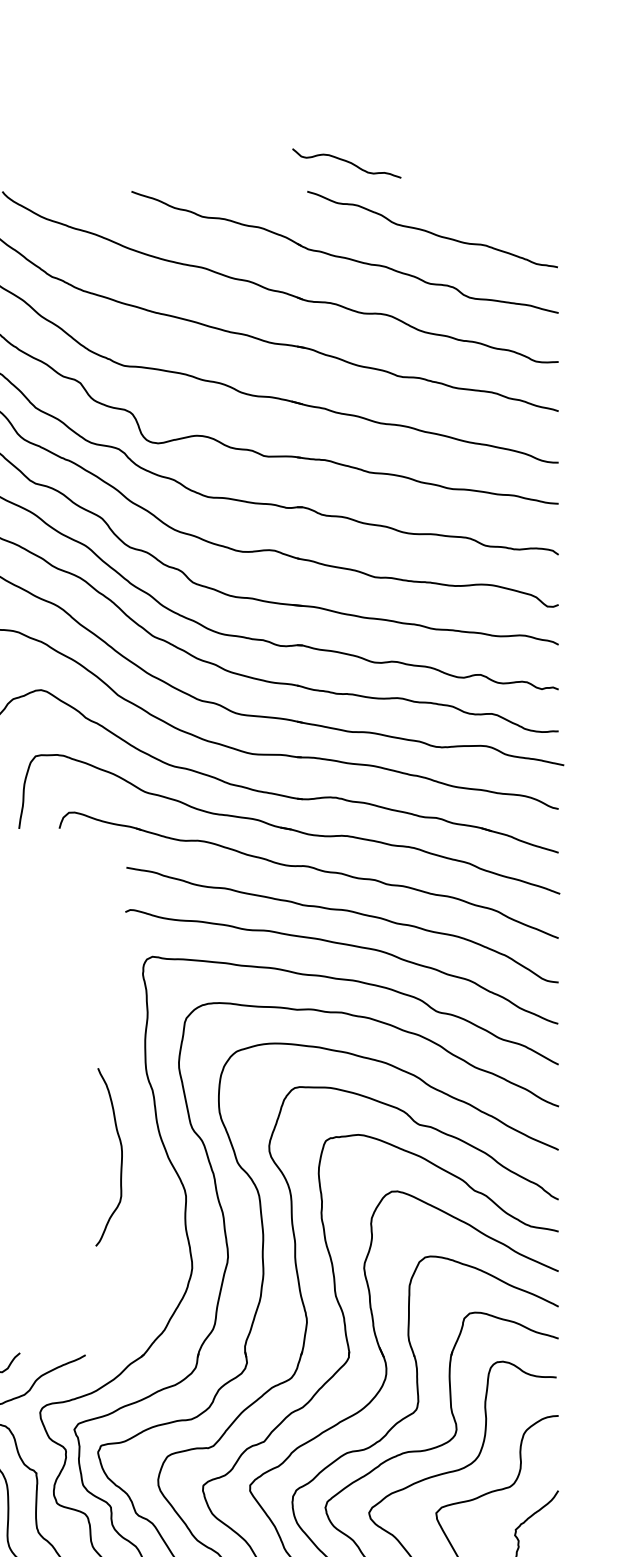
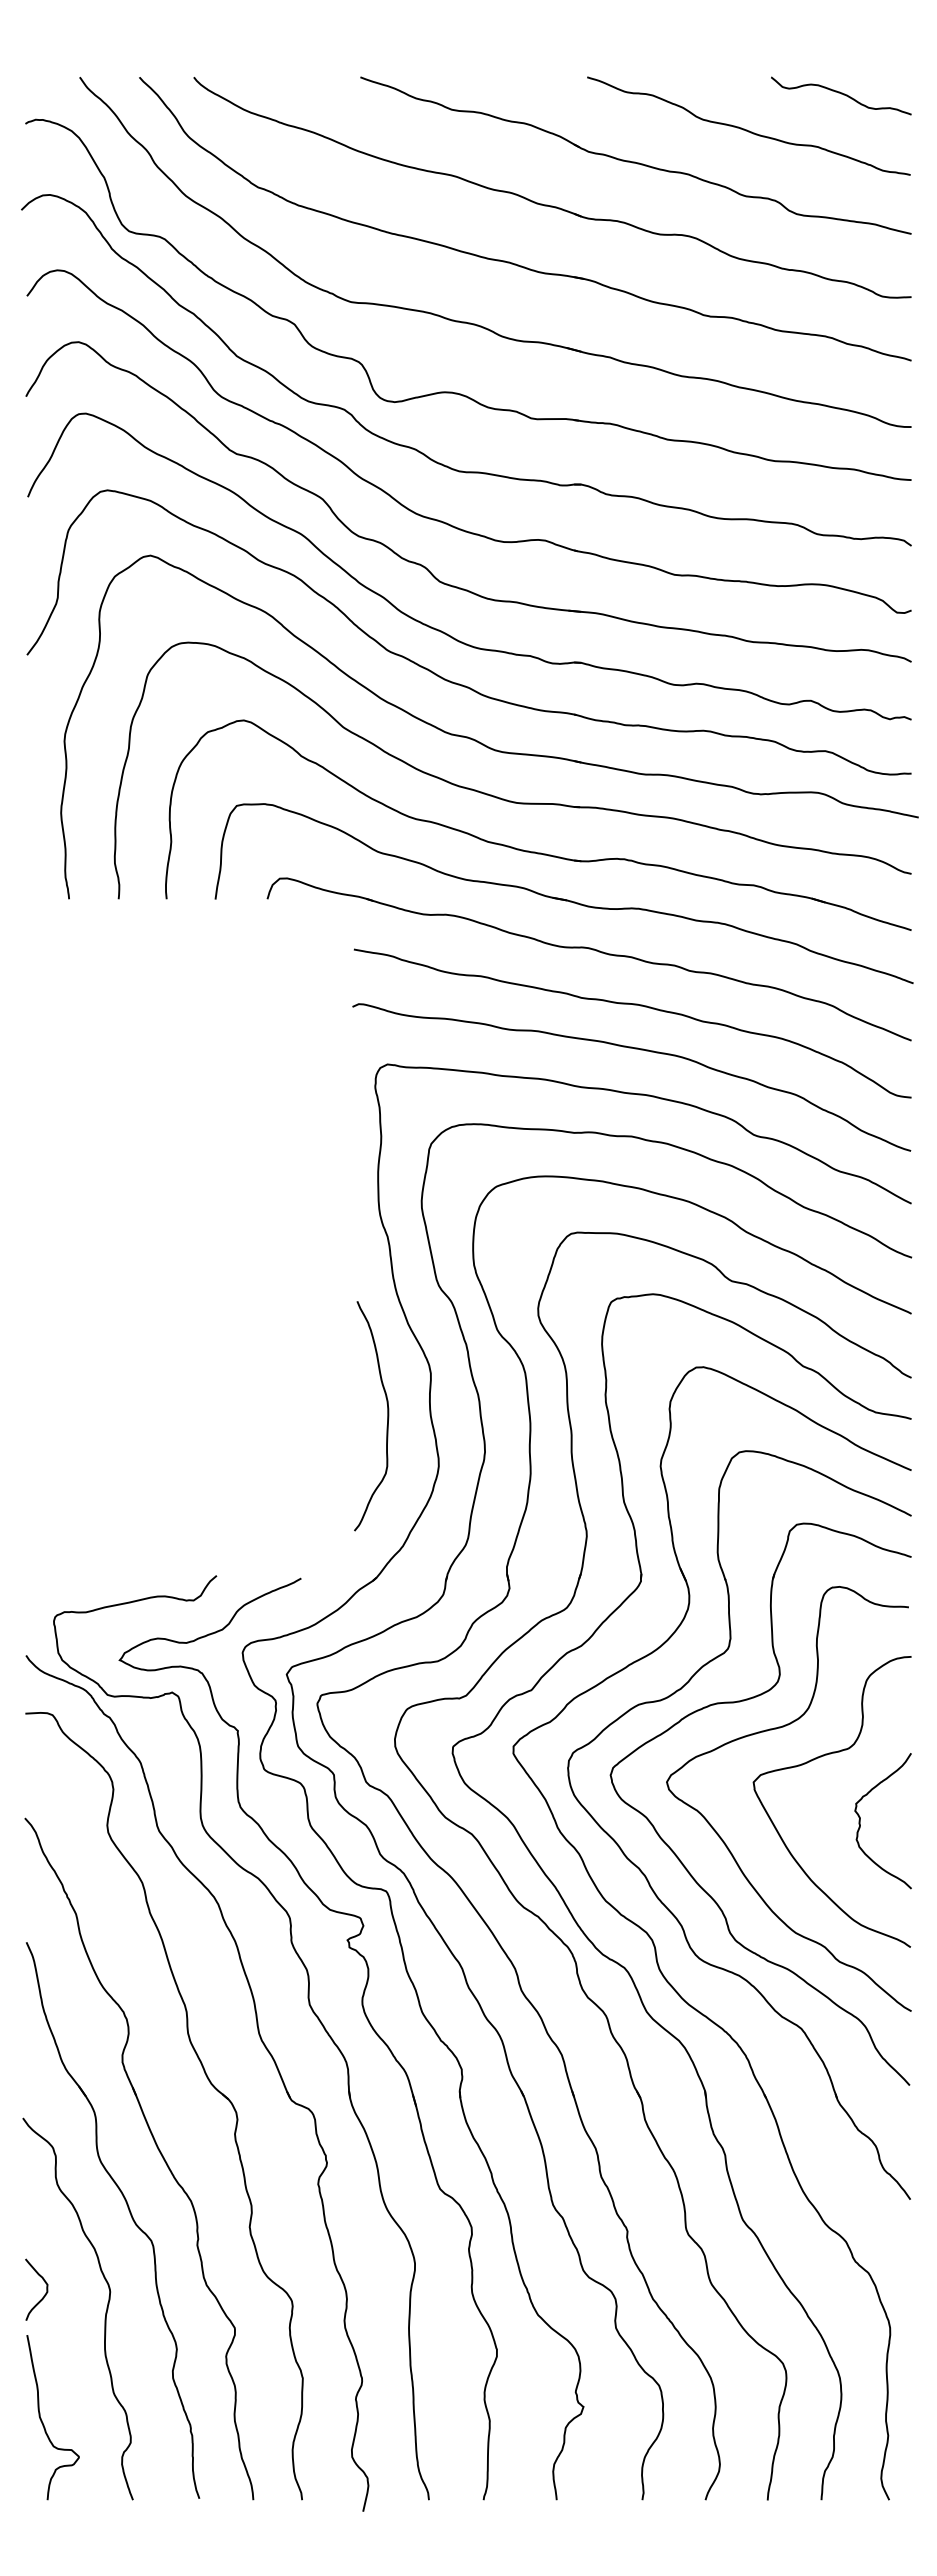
curve: (347, 162) -> (841, 94), moved
curve: (121, 1157) -> (387, 1416), moved

